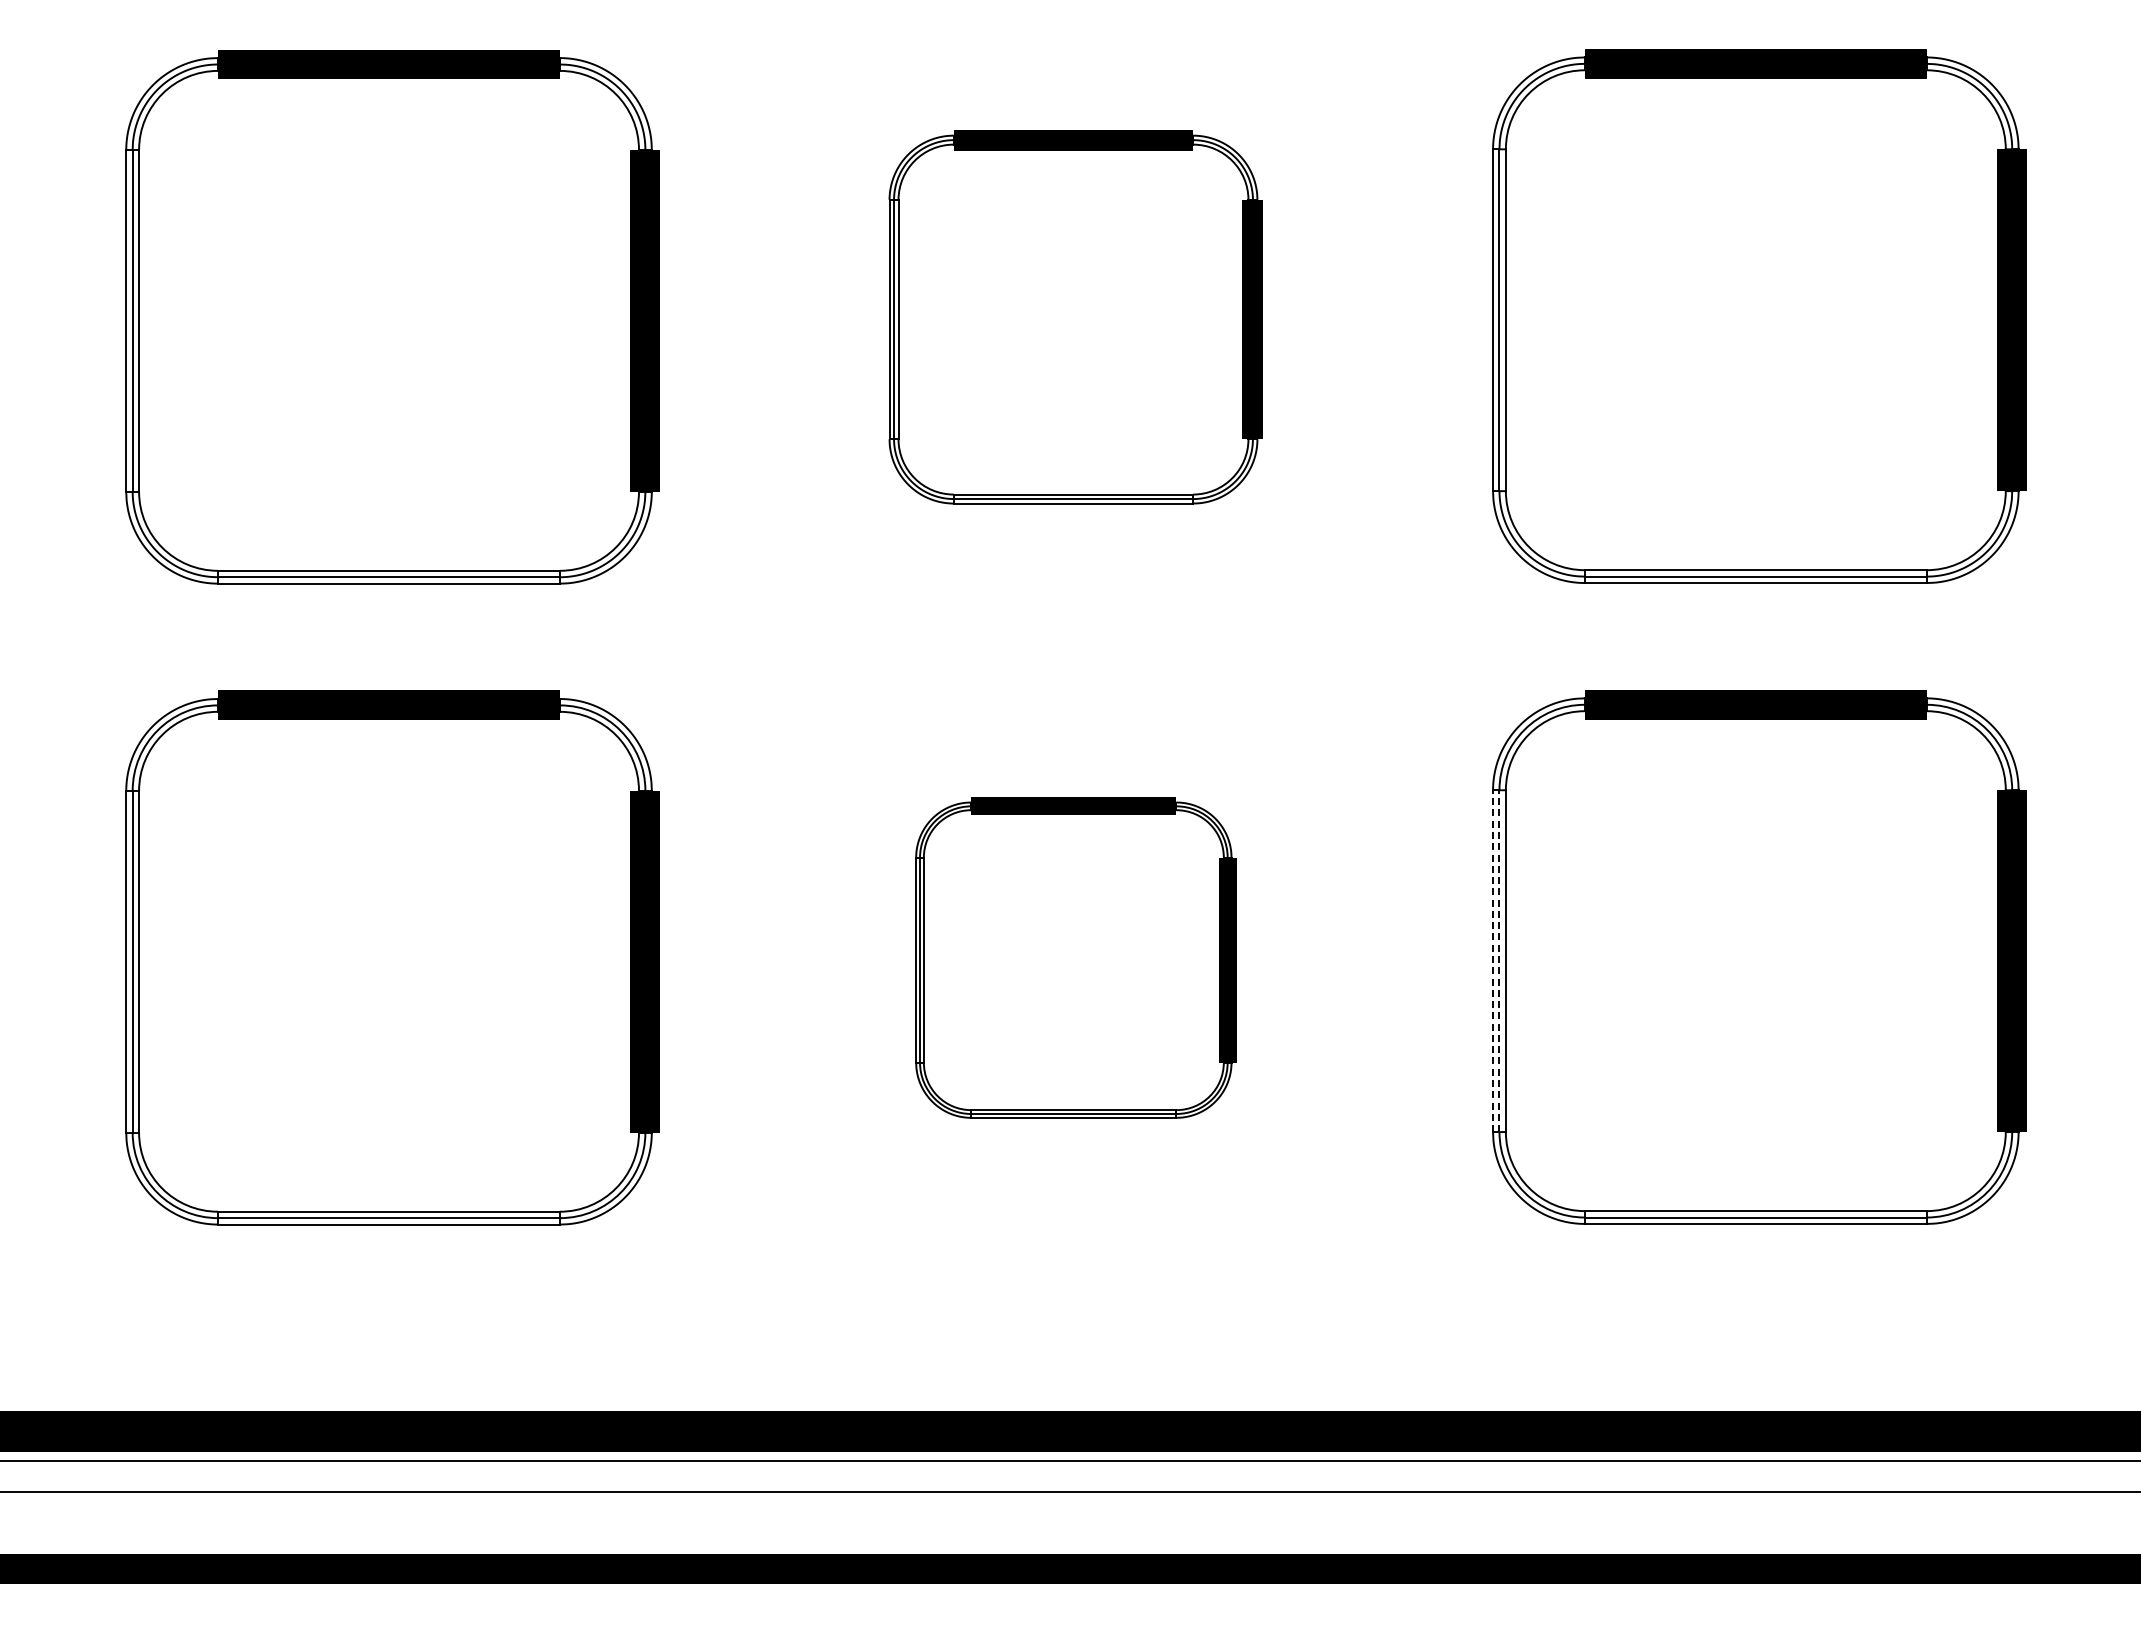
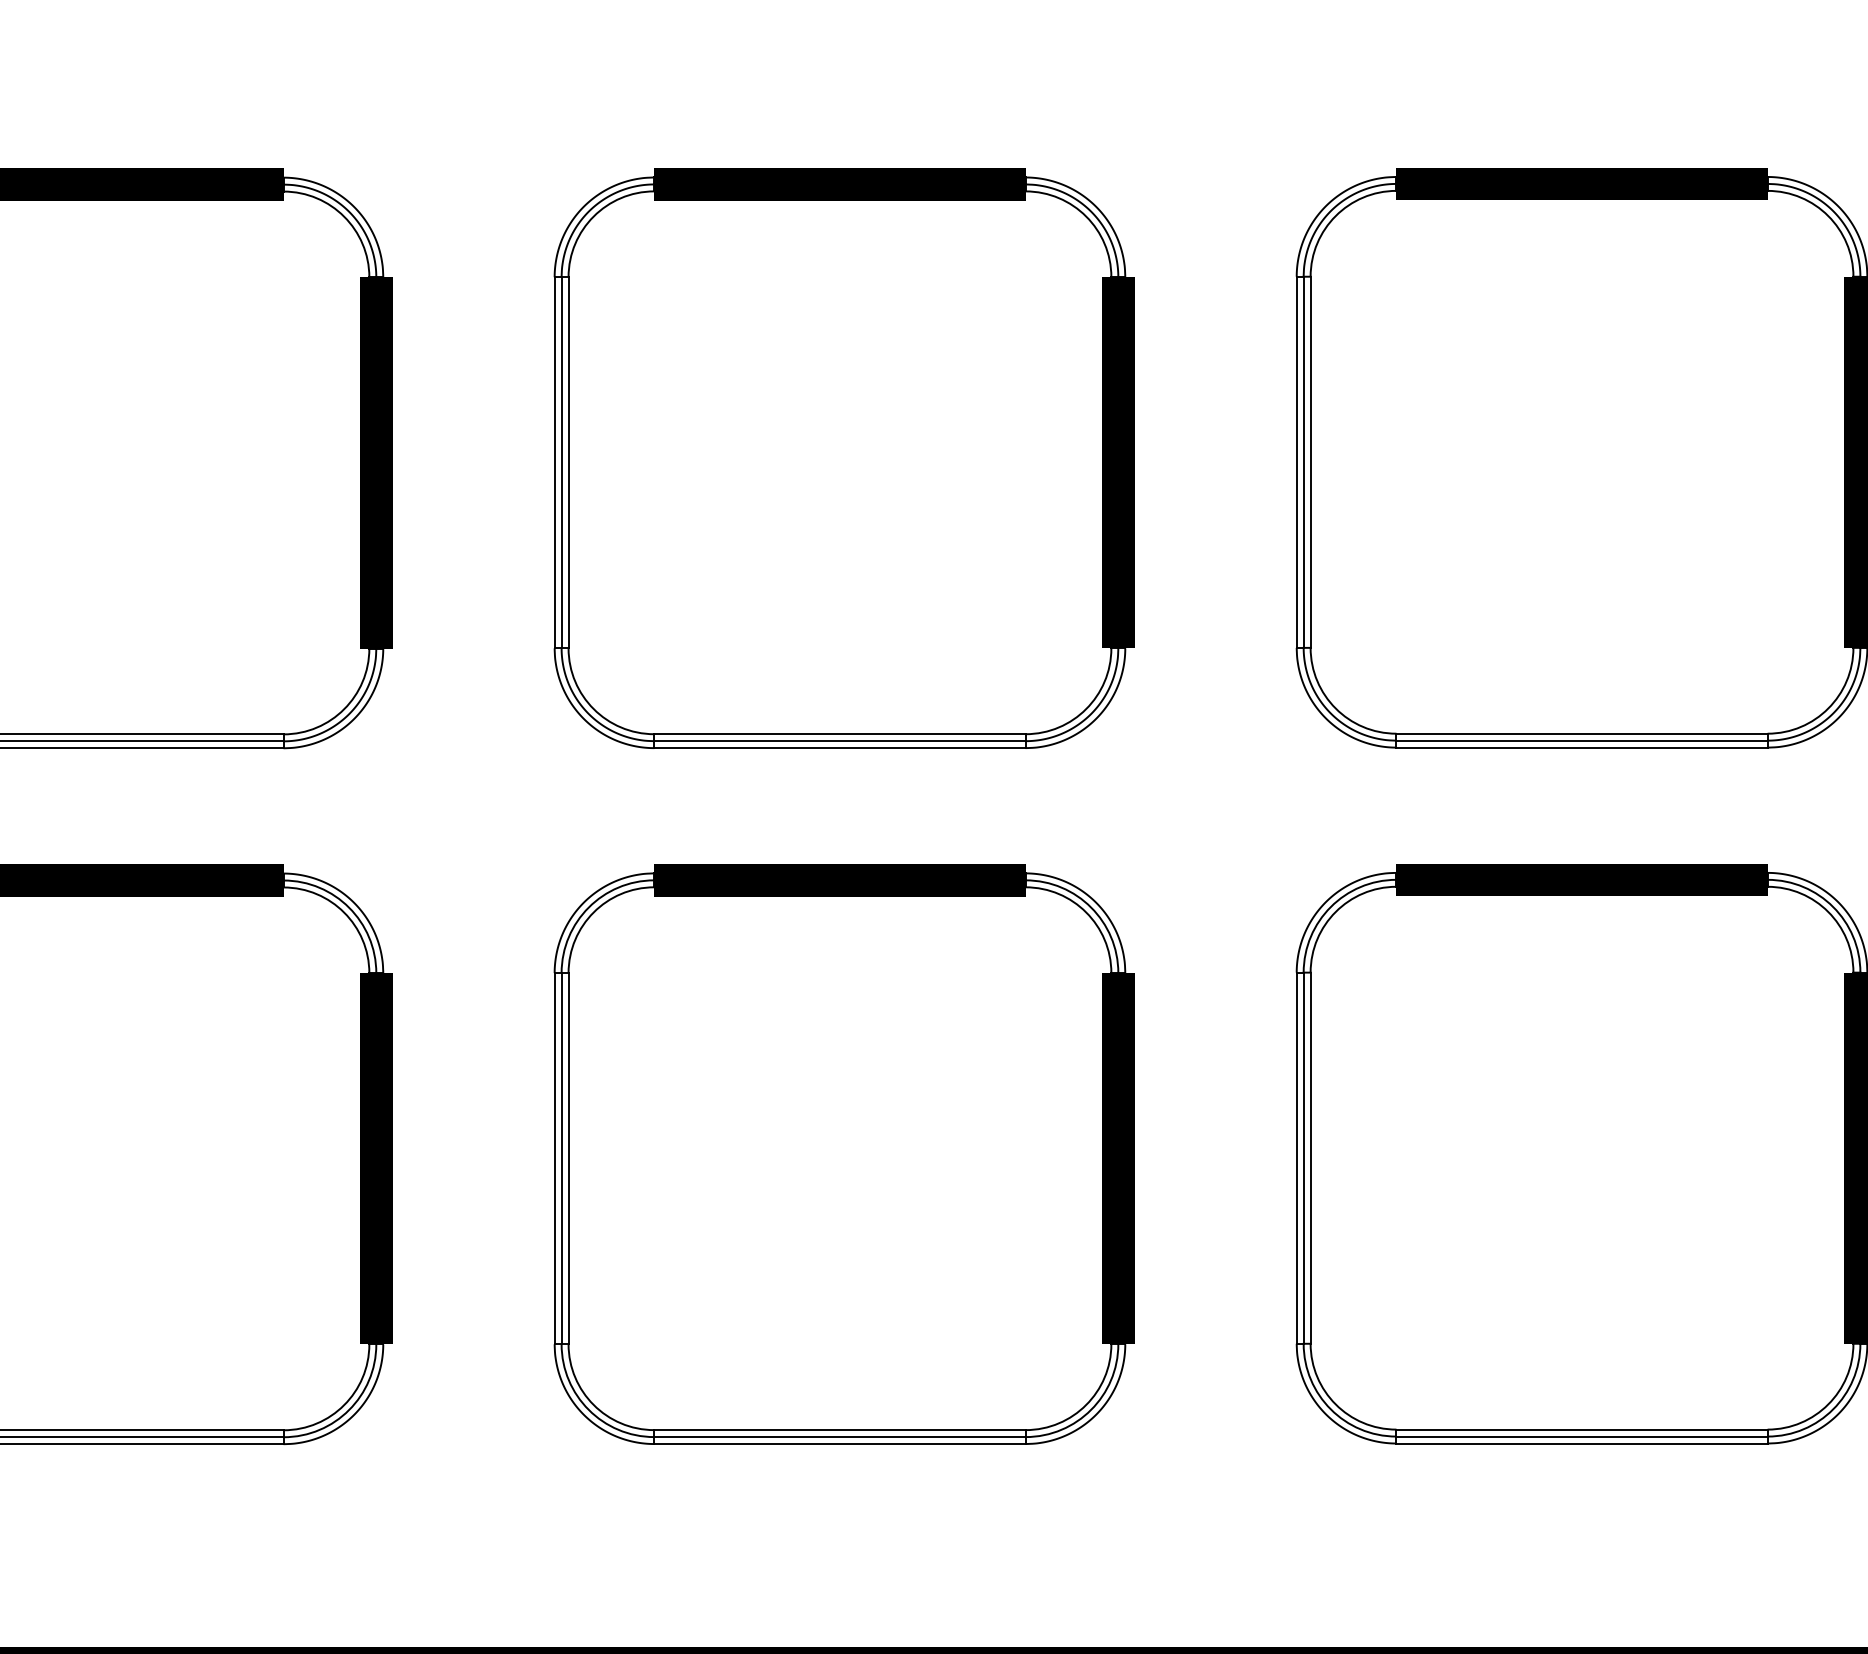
part: (1075, 316) -> (843, 458), size x1.43
part: (1075, 957) -> (843, 1154), size x1.67
line: (1493, 961) -> (1297, 1158), dashed -> solid
line: (1499, 961) -> (1303, 1158), dashed -> solid

